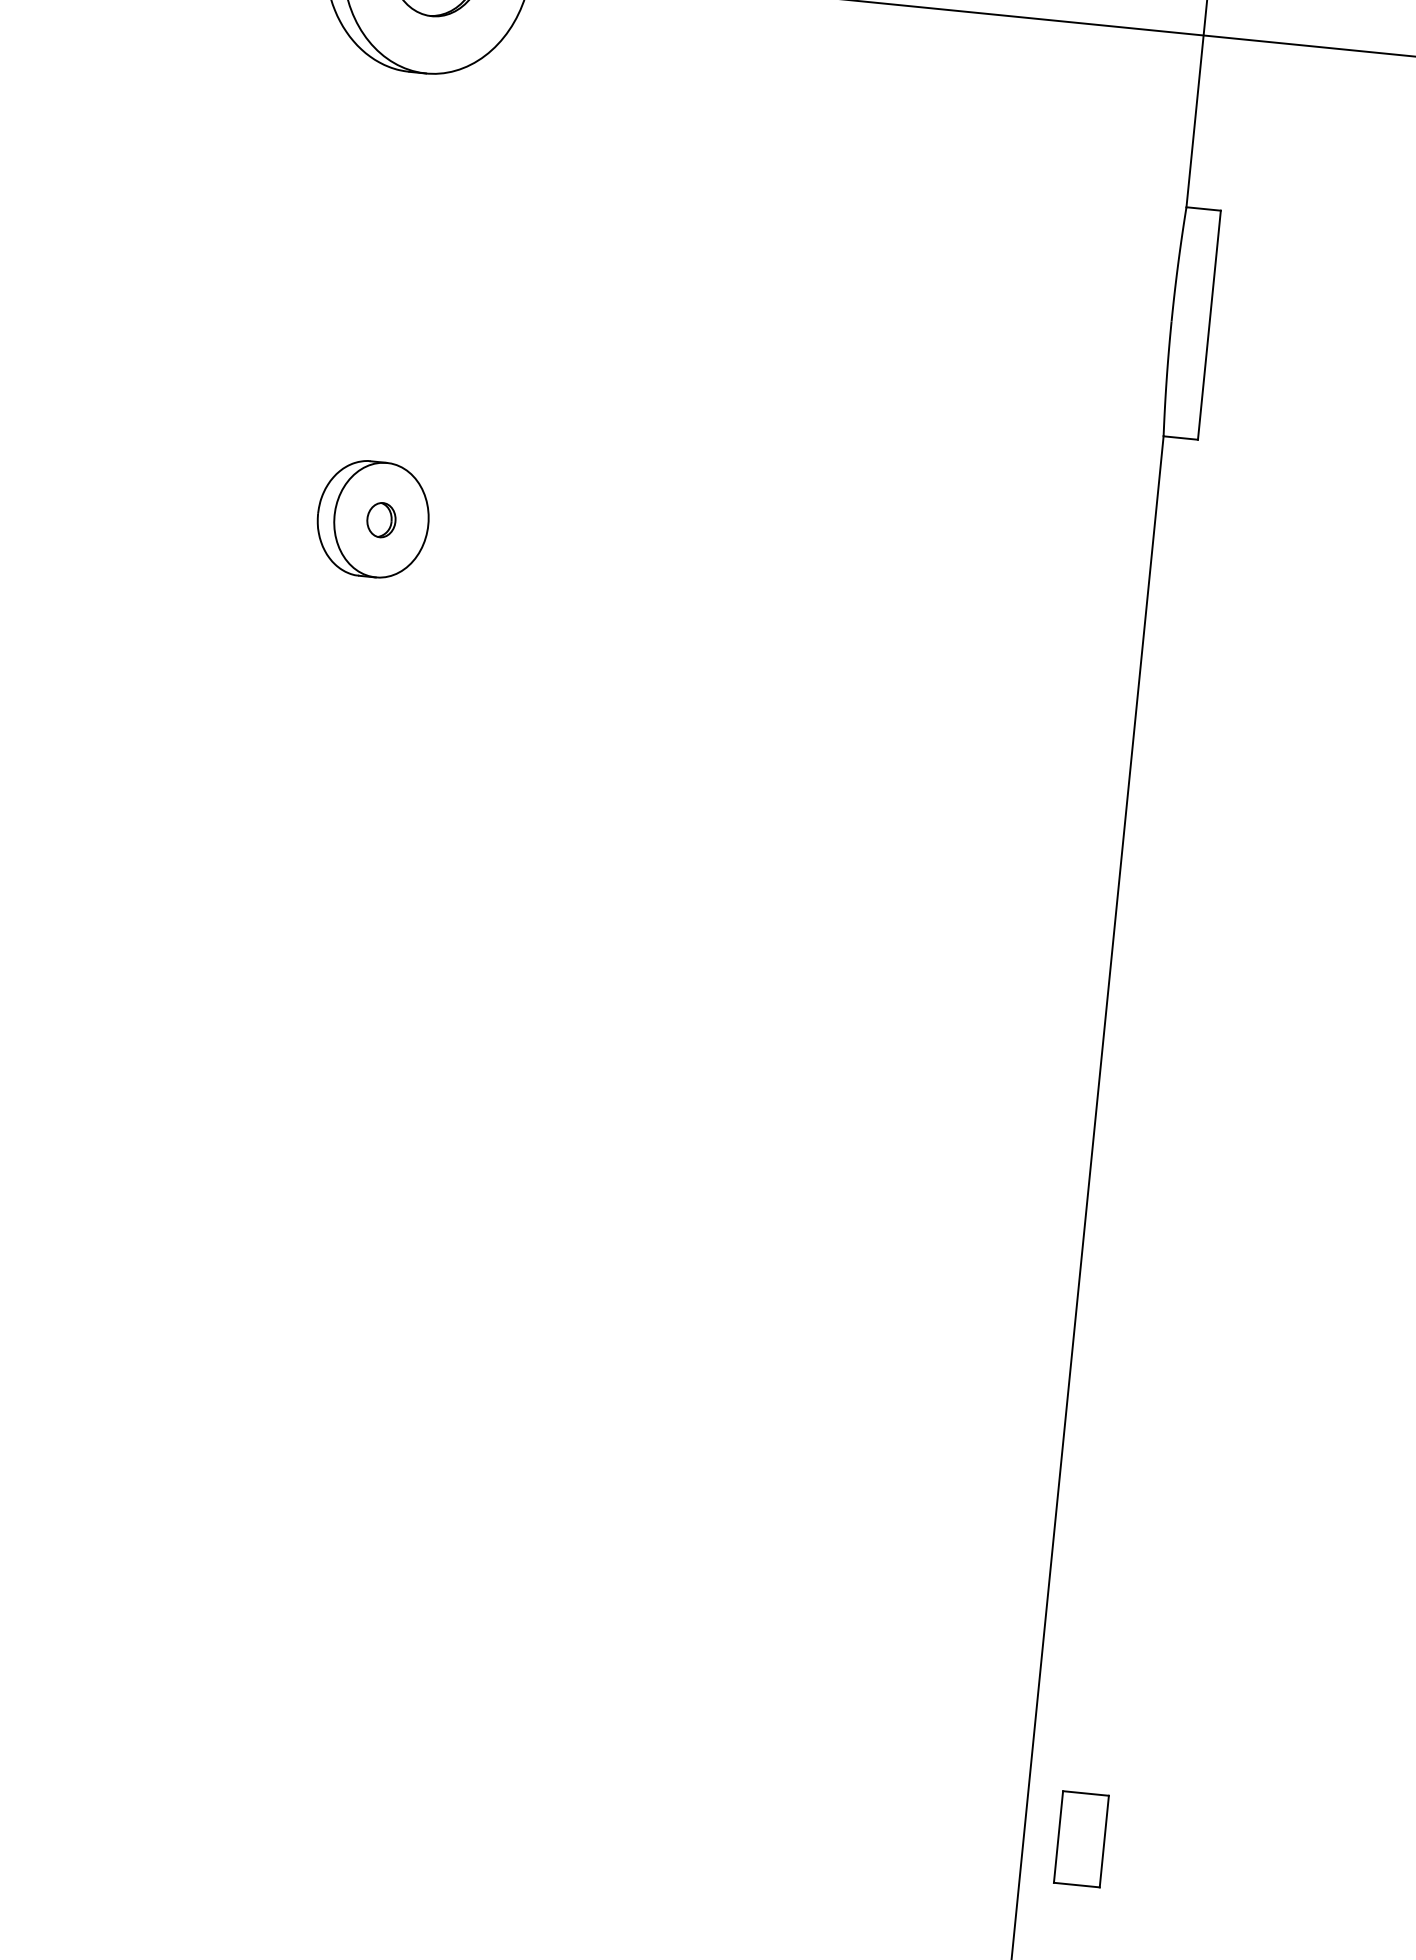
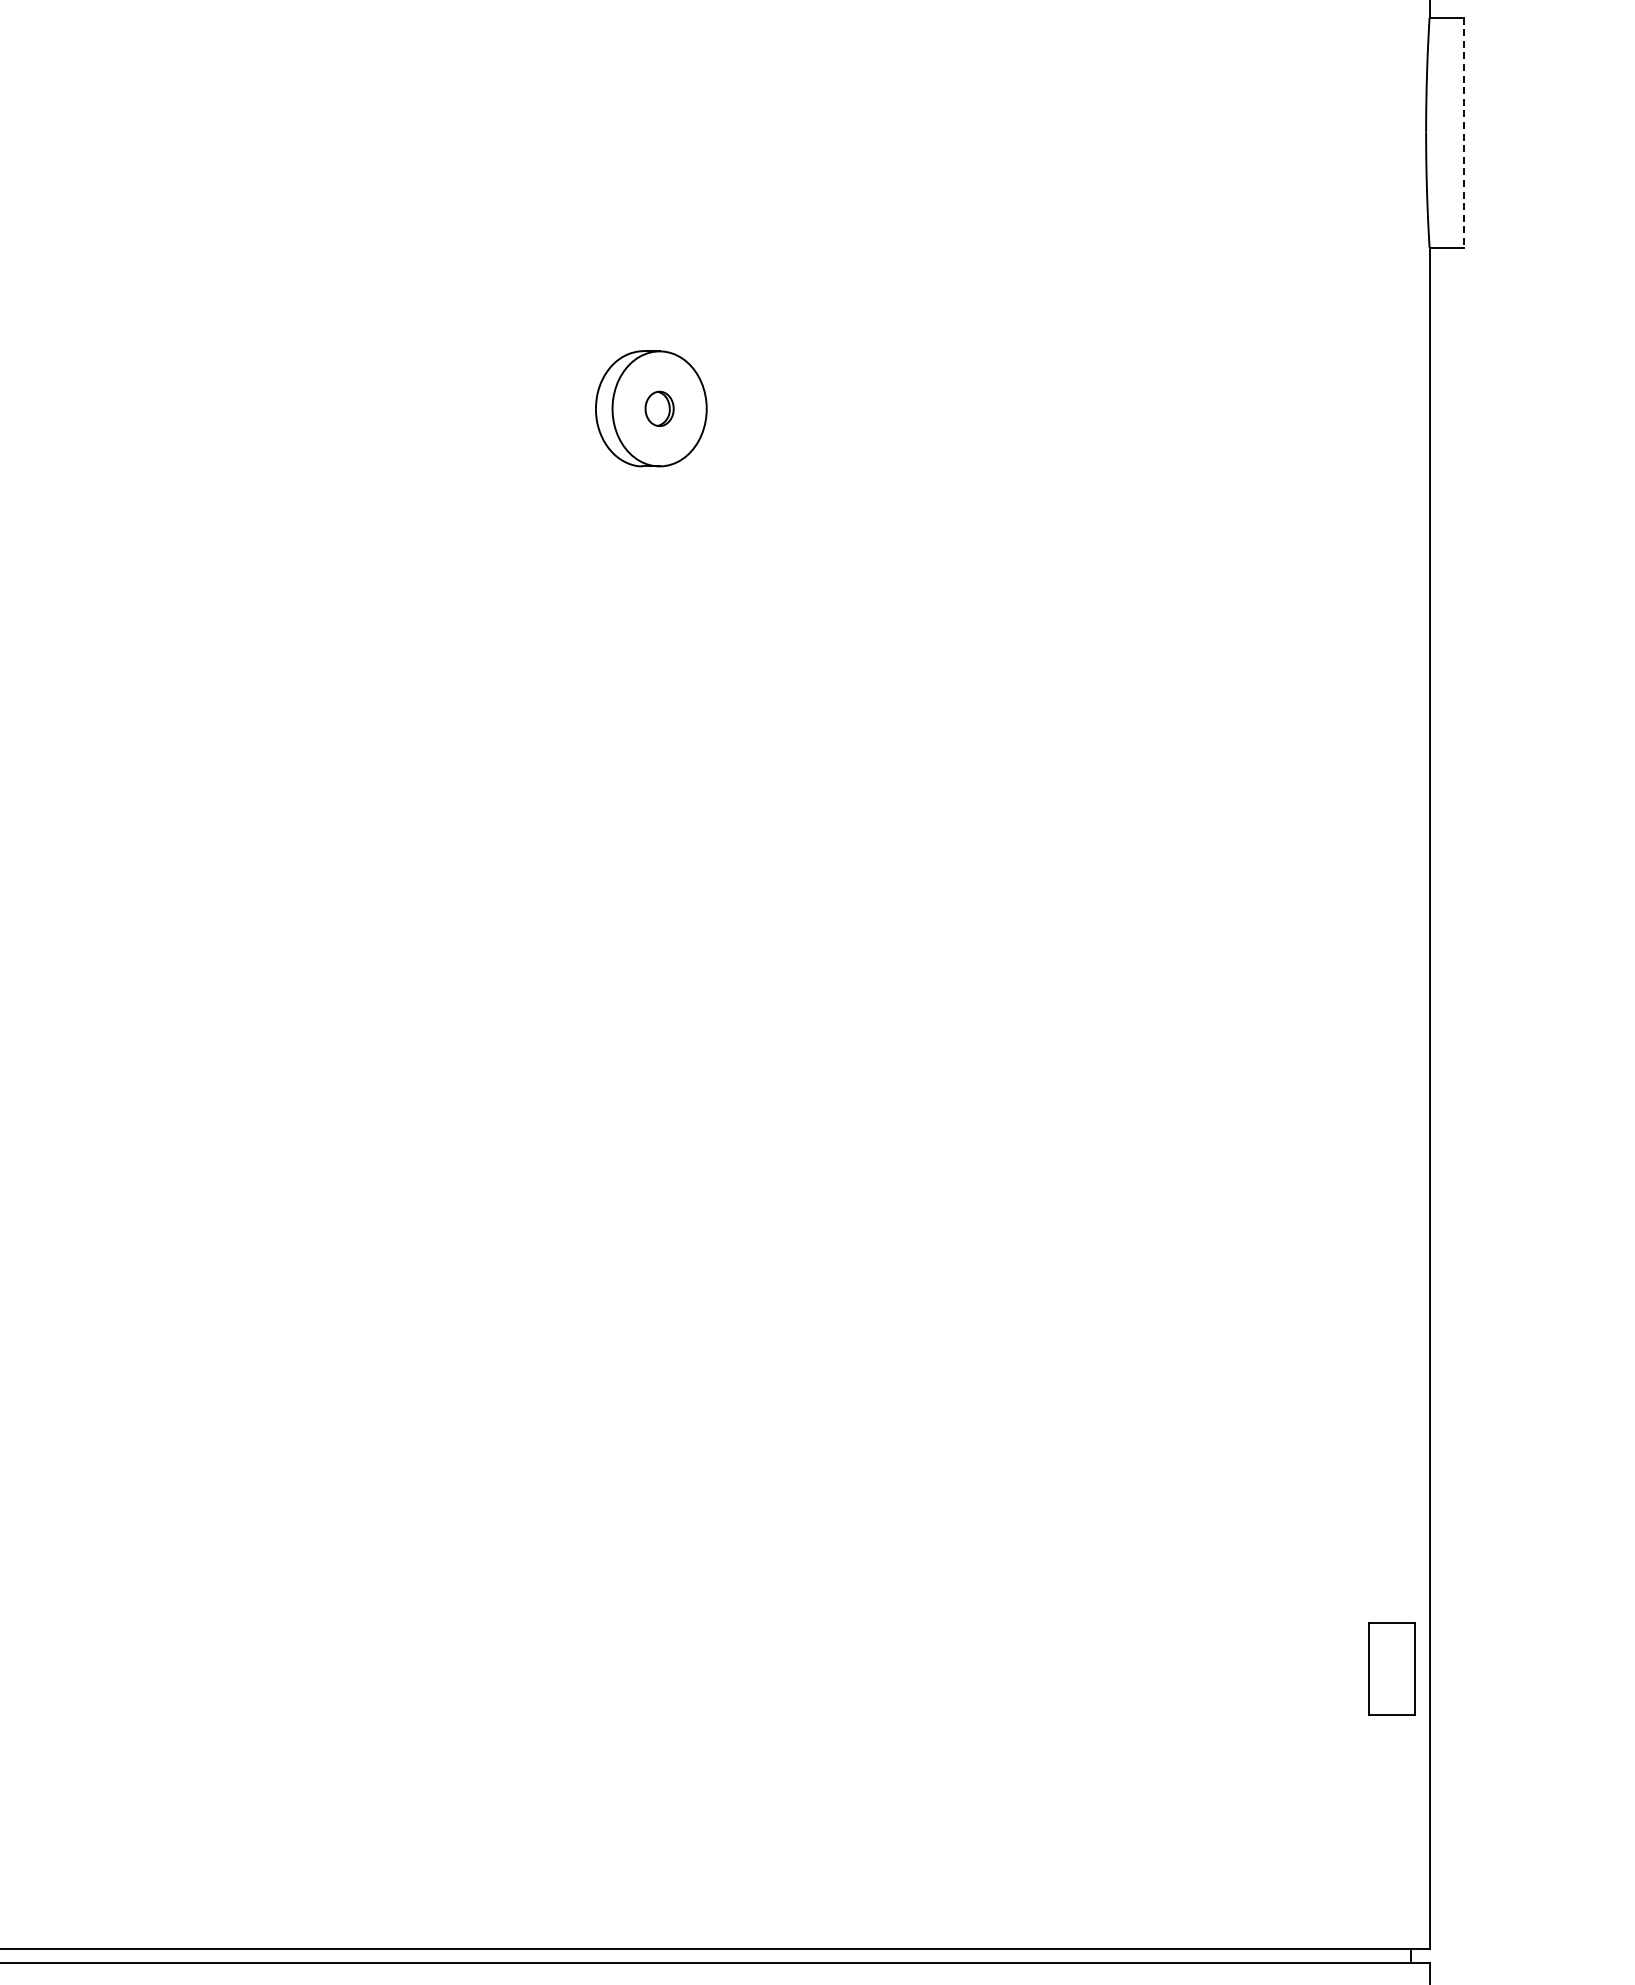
line: (1209, 326) -> (1464, 133), solid -> dashed
part: (1080, 1838) -> (1391, 1668), moved

